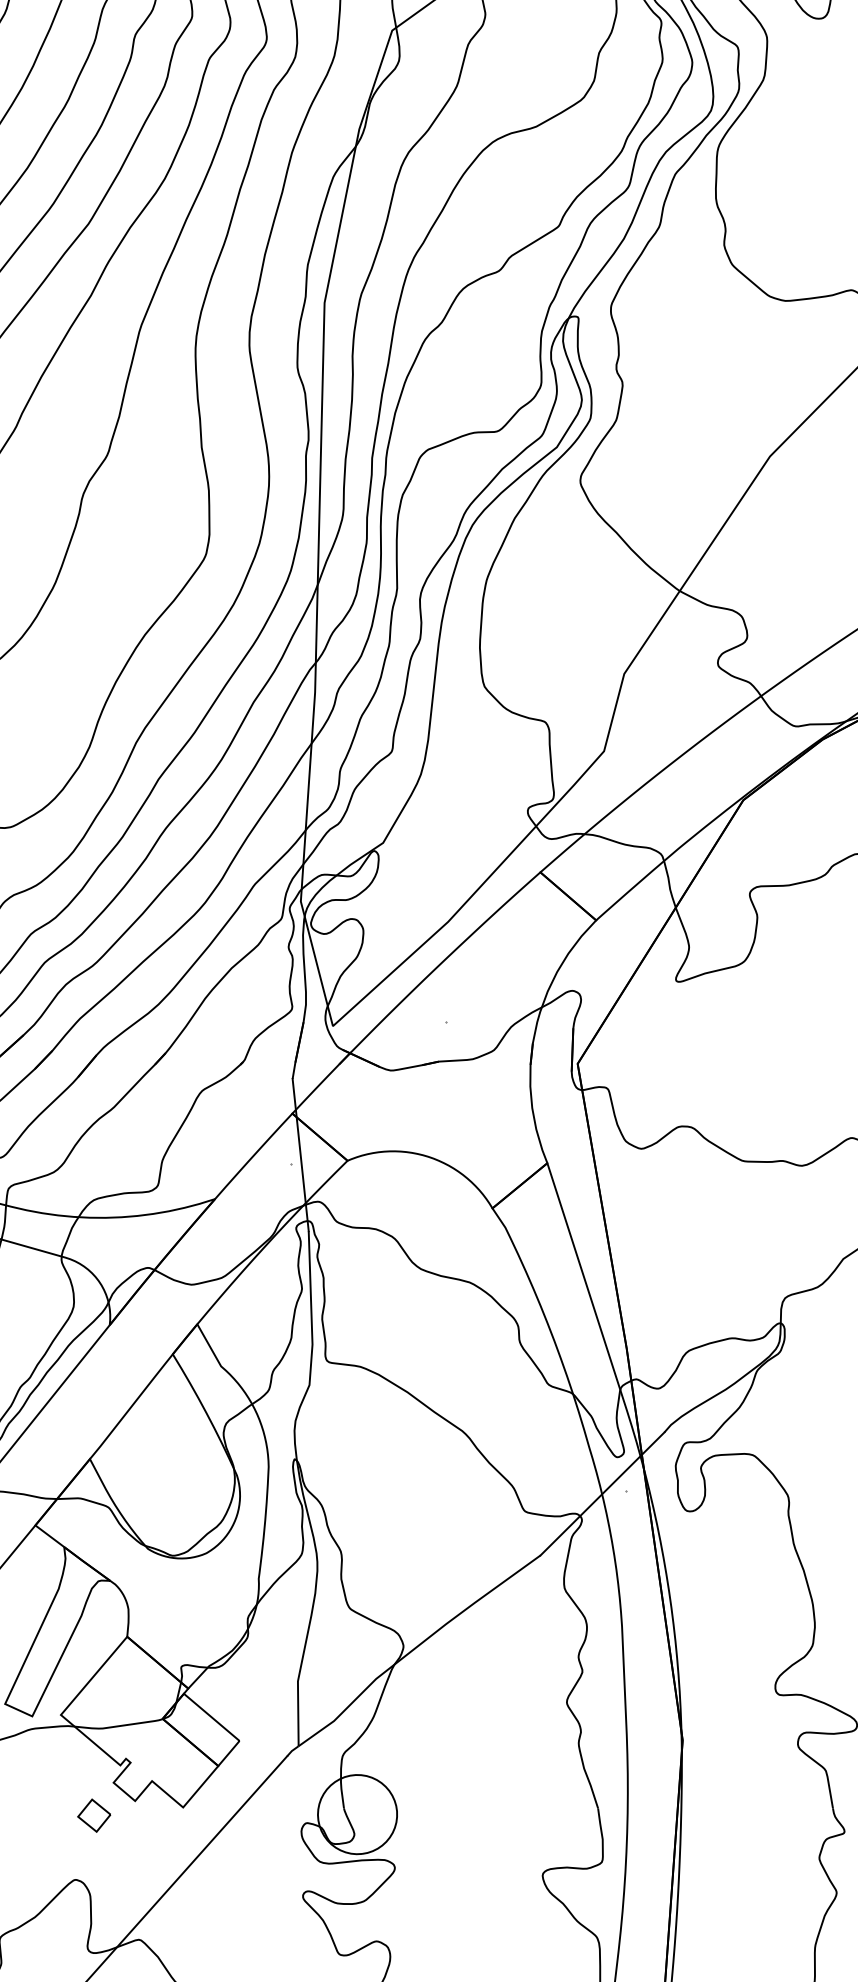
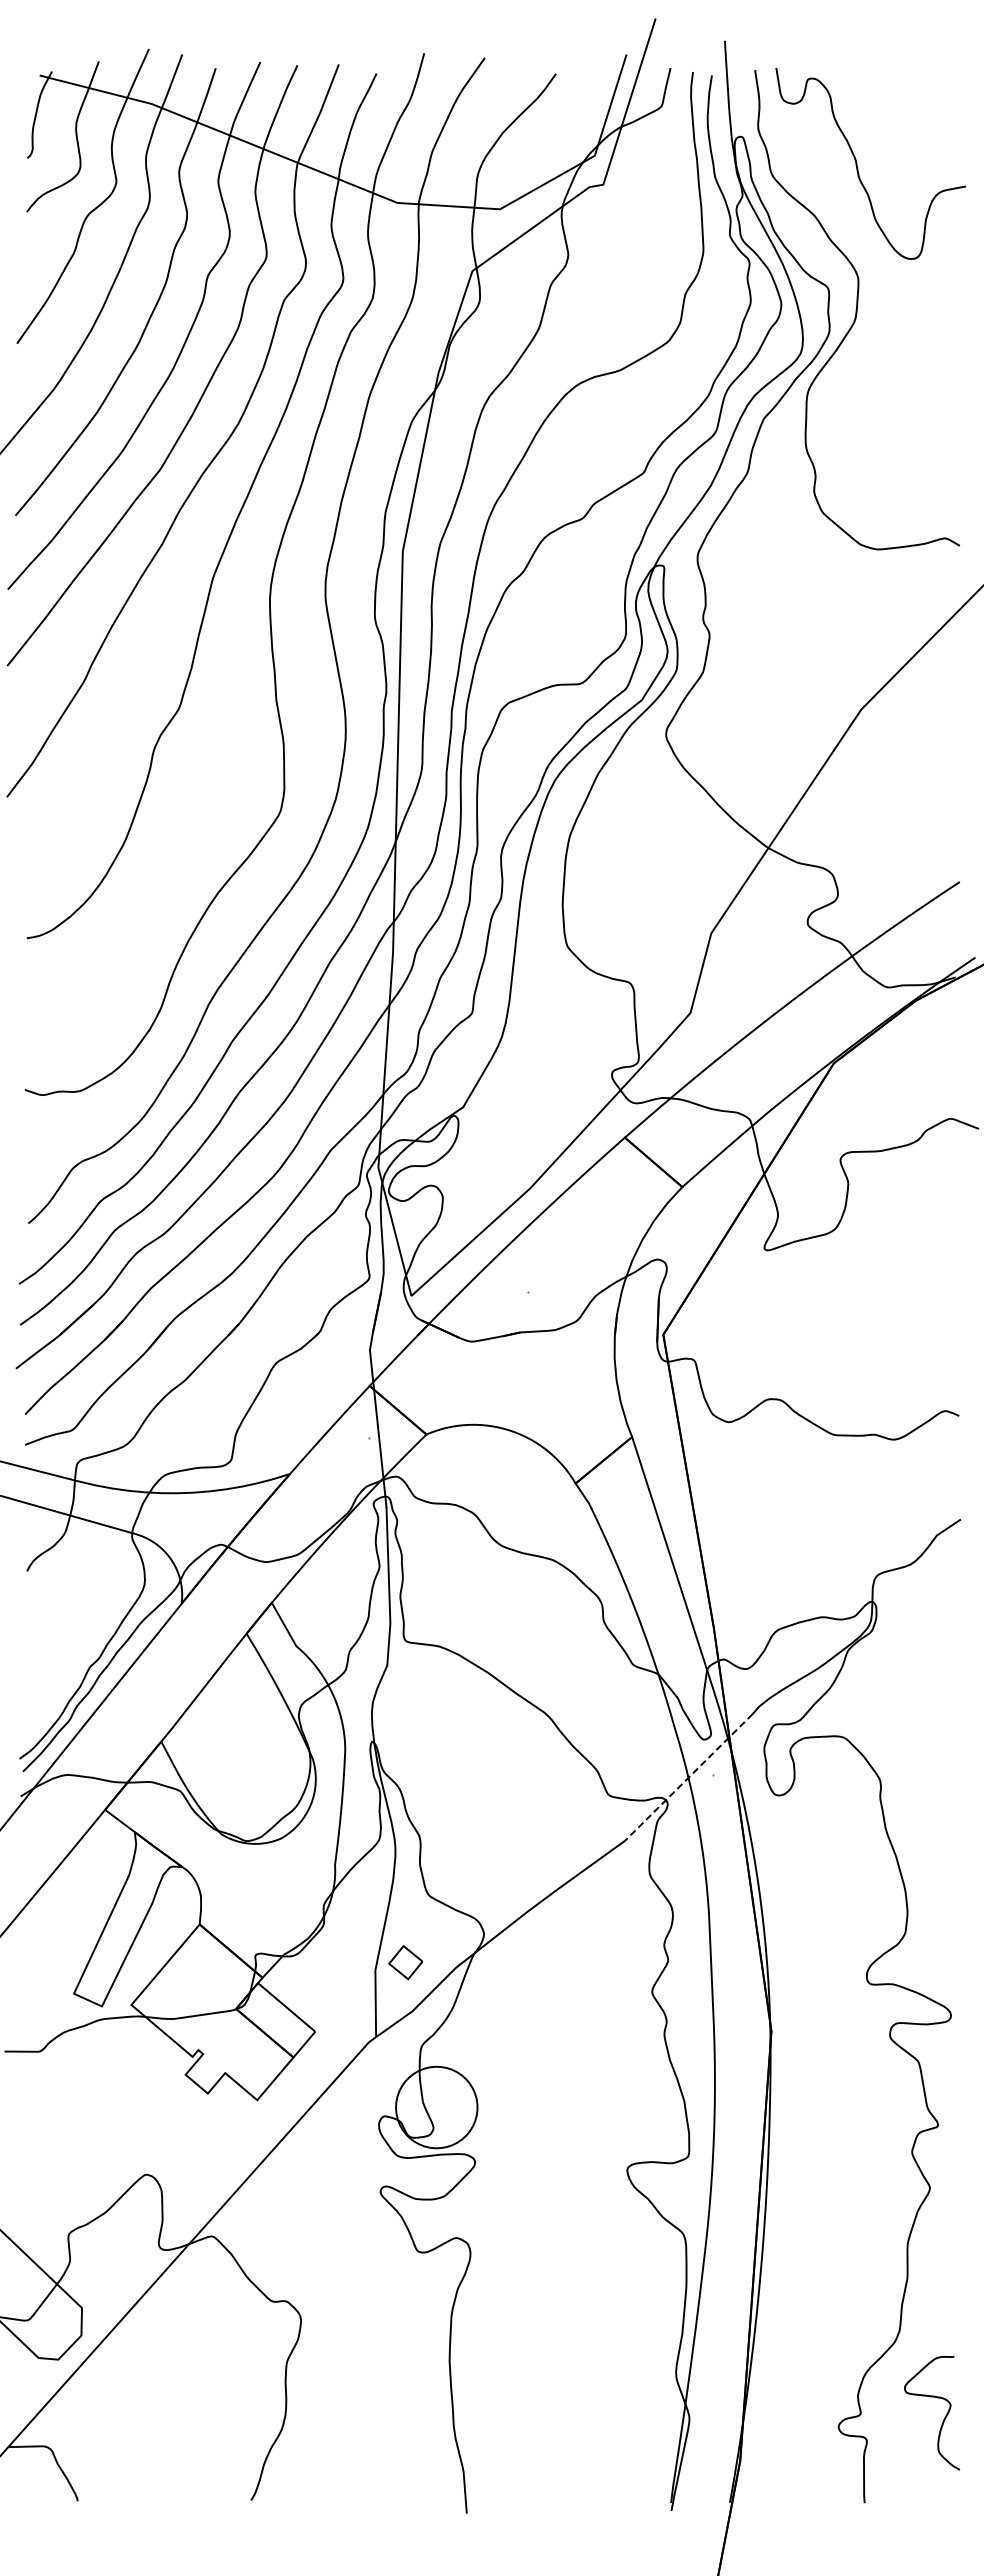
line: (602, 1493) -> (688, 1777), solid -> dashed
part: (94, 1815) -> (405, 1962), moved

